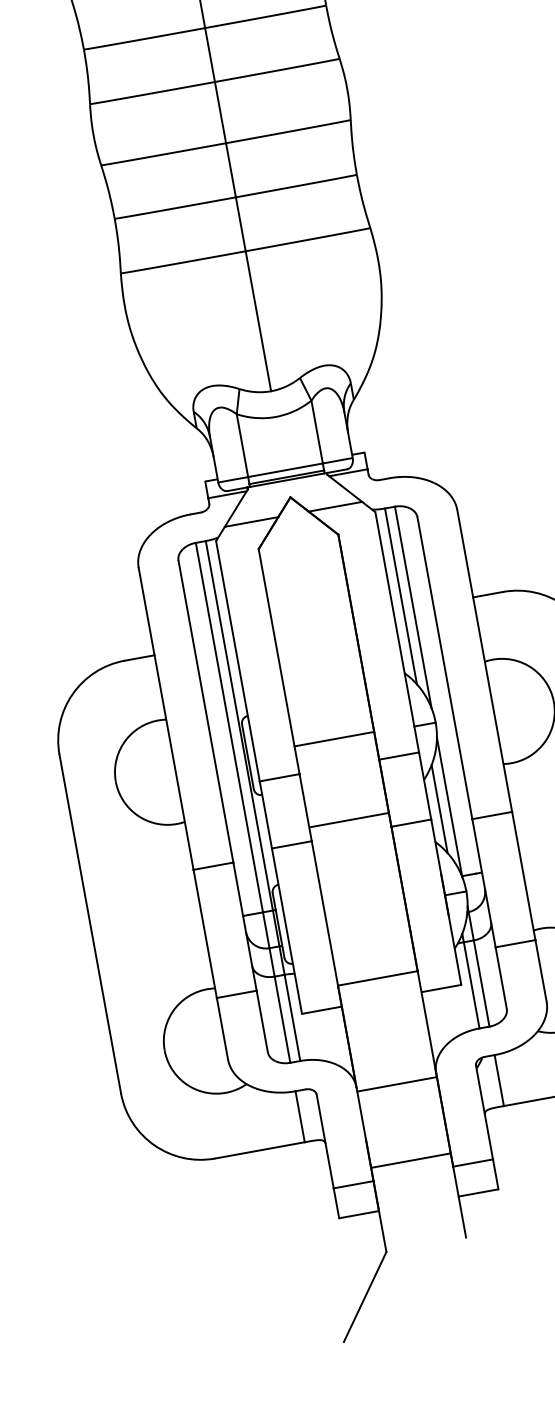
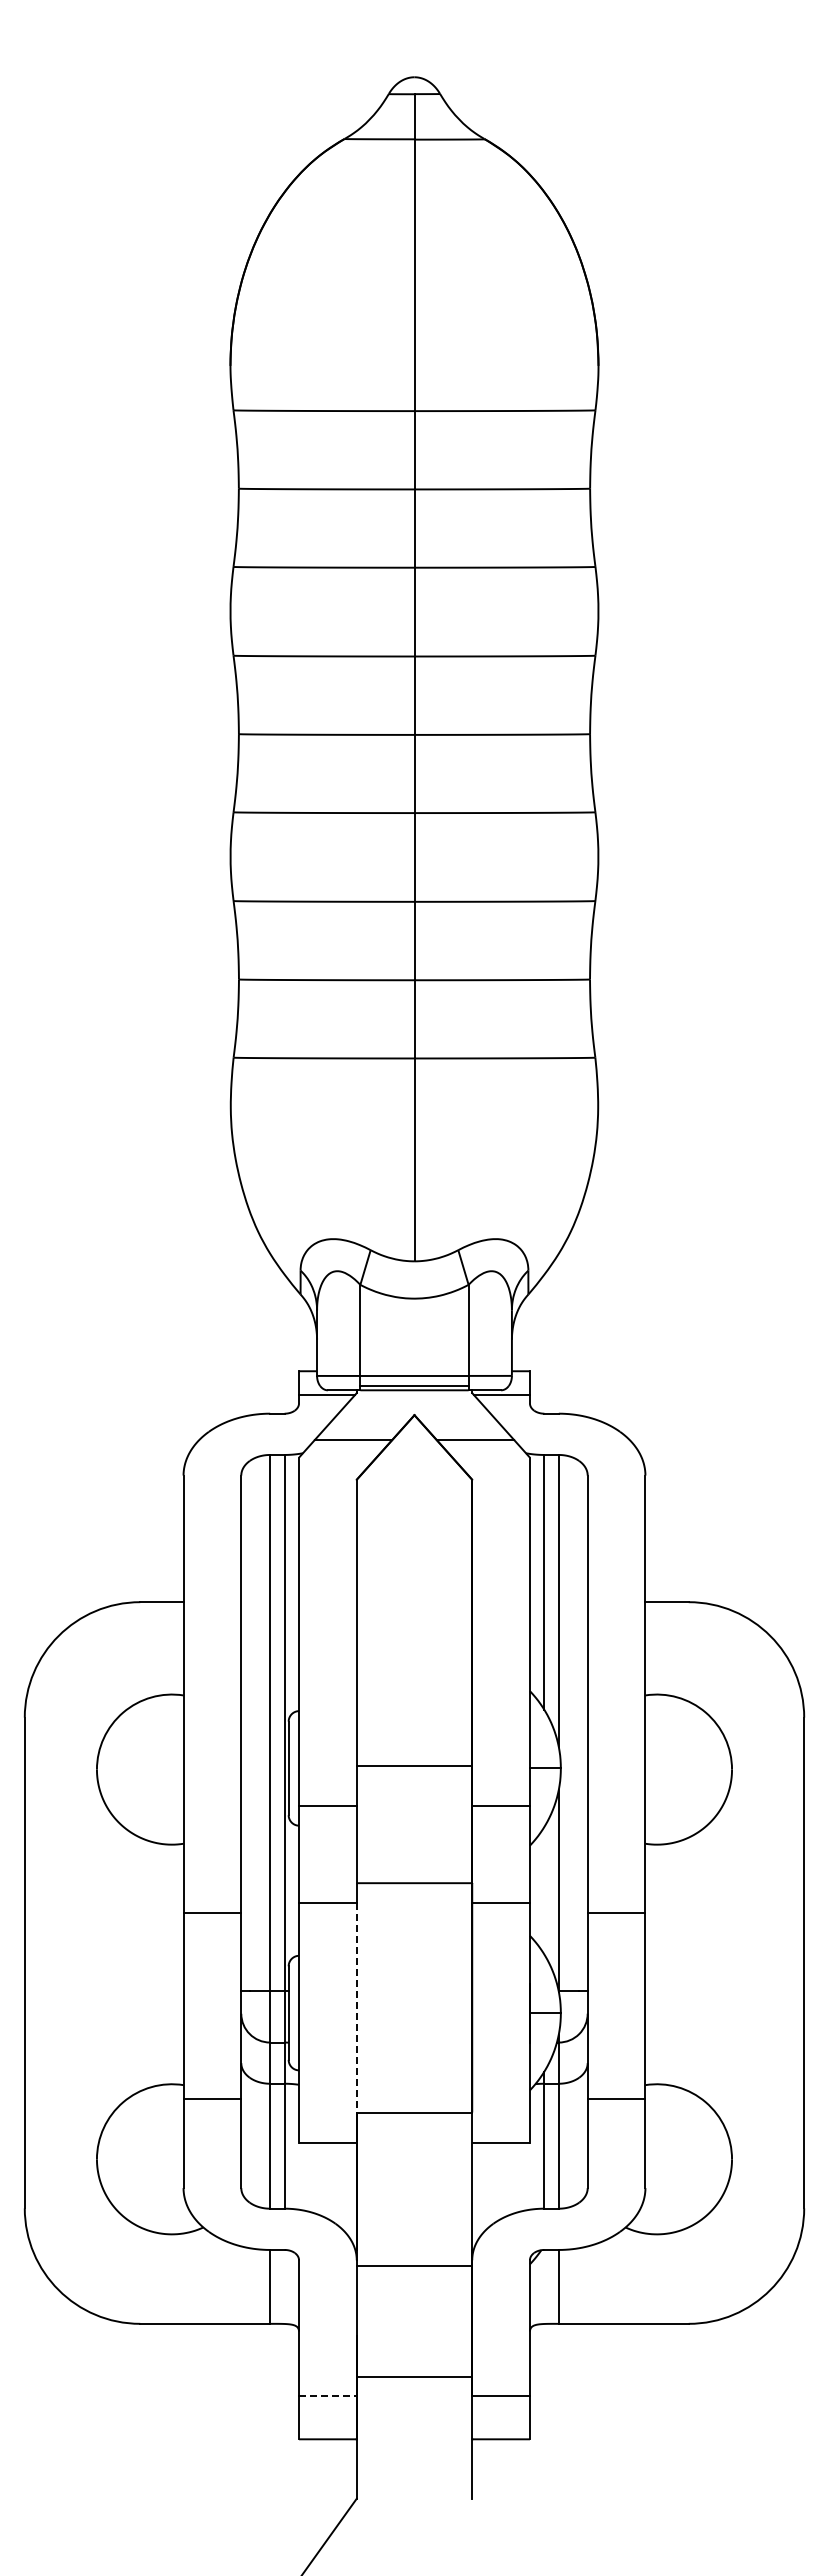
line: (439, 808) -> (544, 1890), removed
line: (324, 913) -> (356, 2007), solid -> dashed
line: (353, 1184) -> (327, 2395), solid -> dashed

